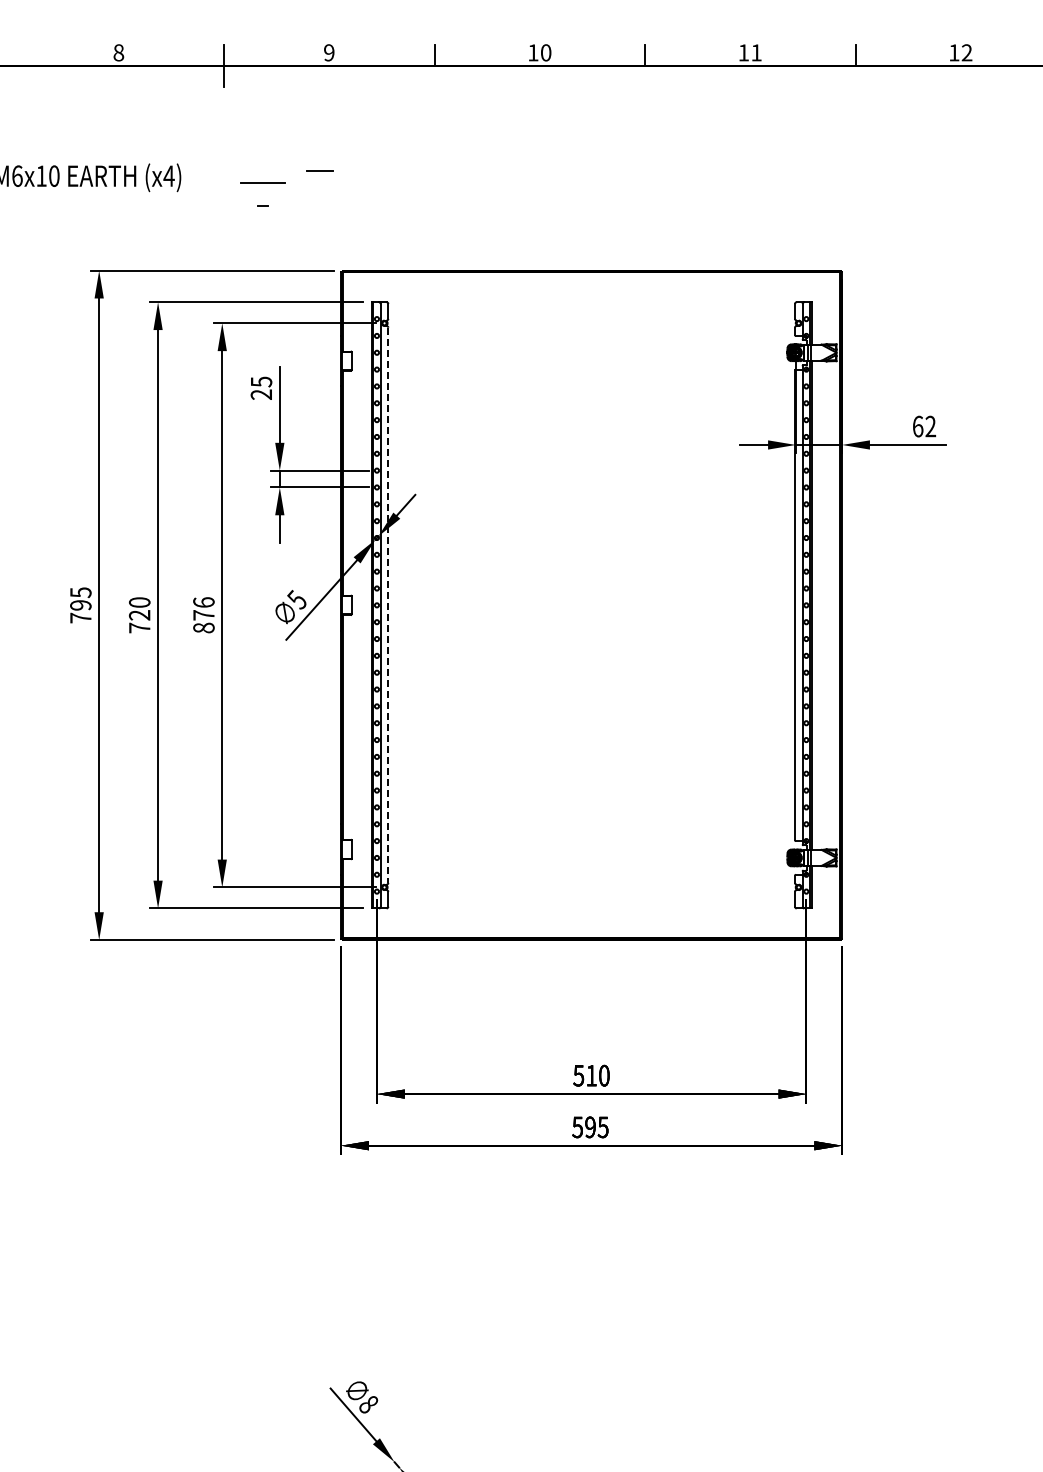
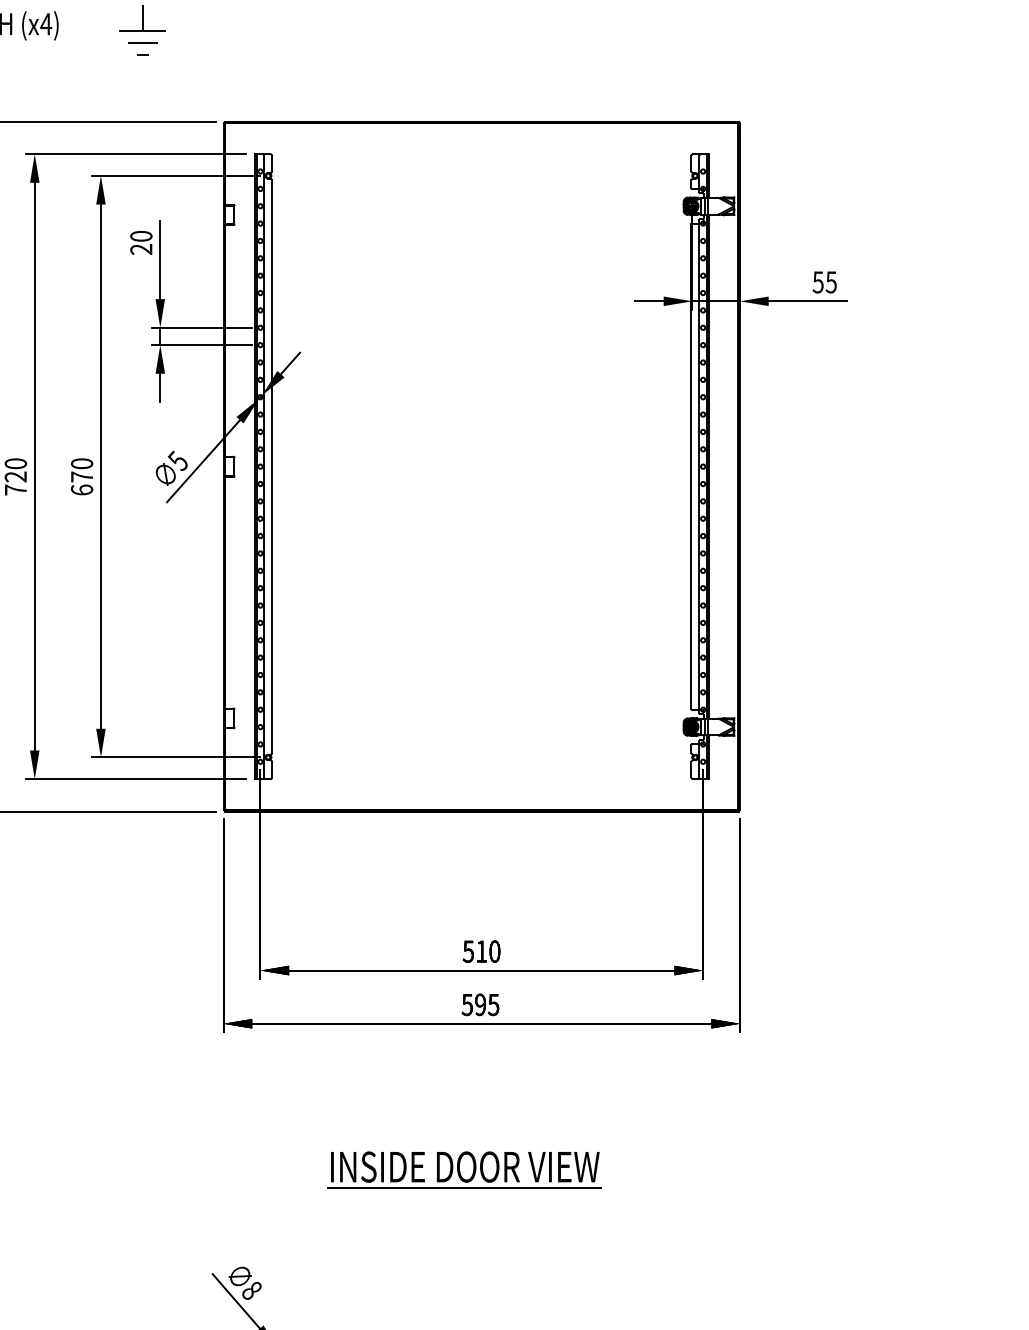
line: (262, 170) -> (142, 18), added
line: (319, 170) -> (142, 43), moved
text: (261, 381) -> (141, 235), 25 -> 20
text: (924, 426) -> (824, 282), 62 -> 55
line: (388, 605) -> (272, 466), dashed -> solid
text: (203, 615) -> (81, 477), 876 -> 670
part: (574, 1287) -> (464, 1169), added

